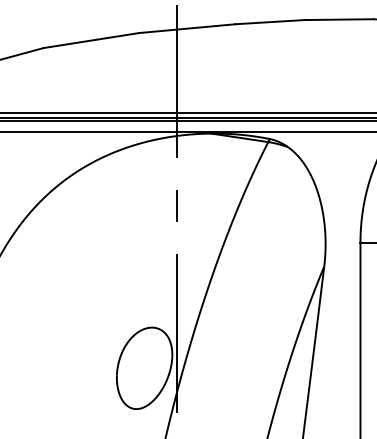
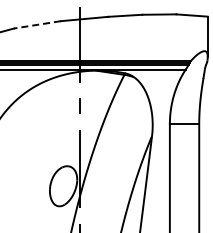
line: (91, 39) -> (37, 24), solid -> dashed

